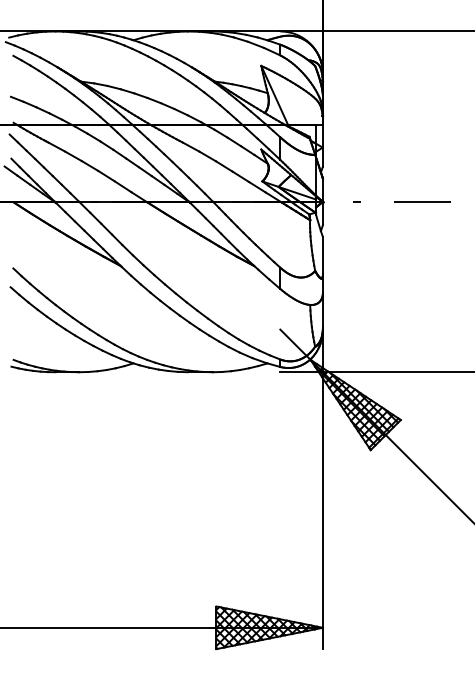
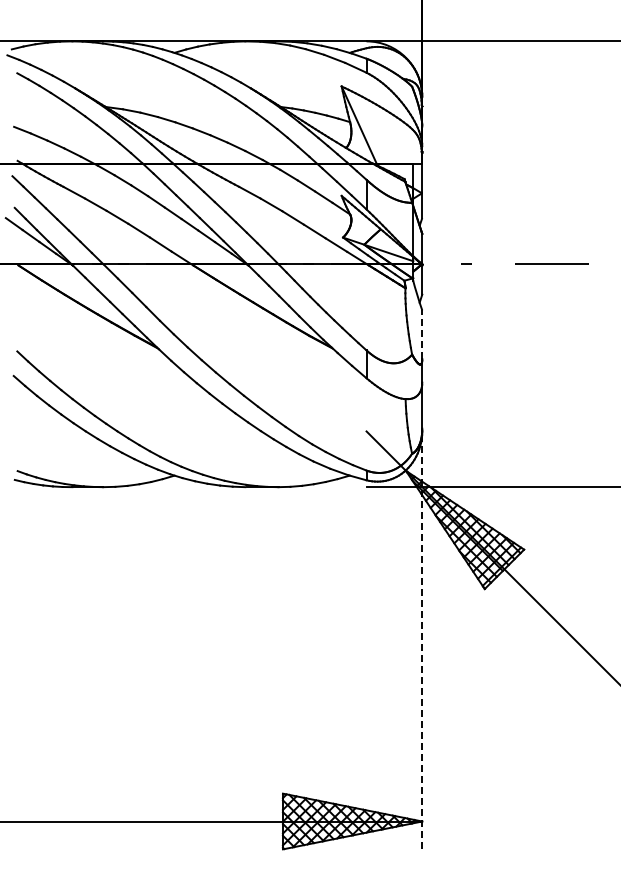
line: (323, 255) -> (422, 334), solid -> dashed
line: (323, 489) -> (422, 640), solid -> dashed

